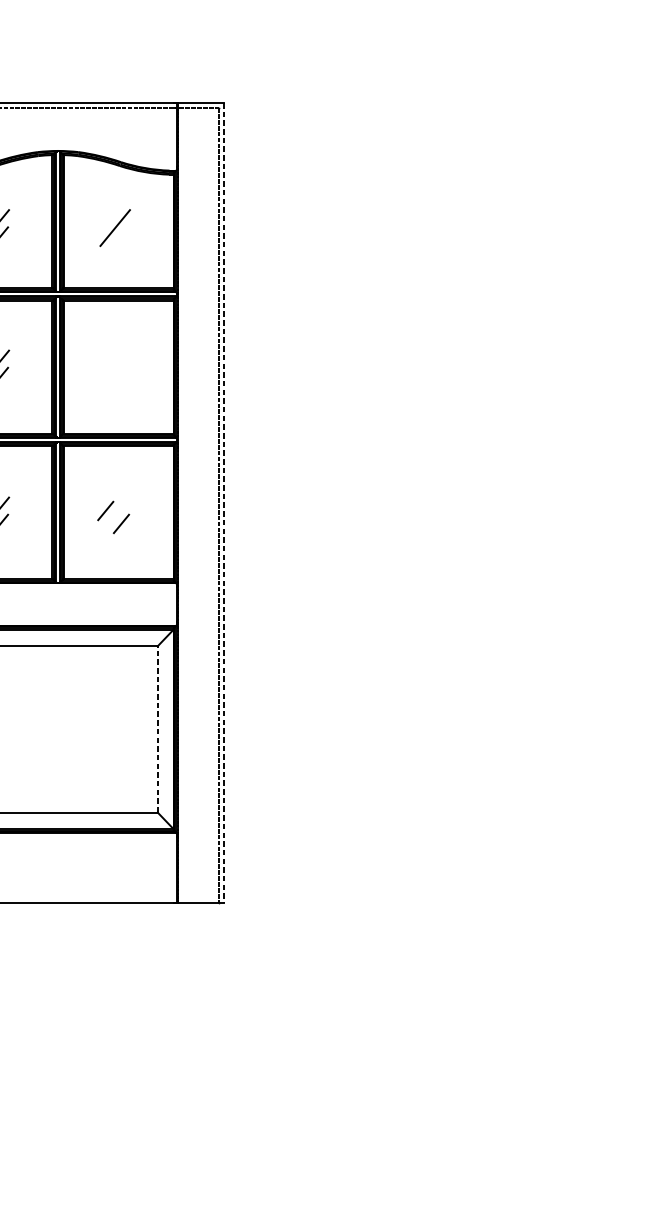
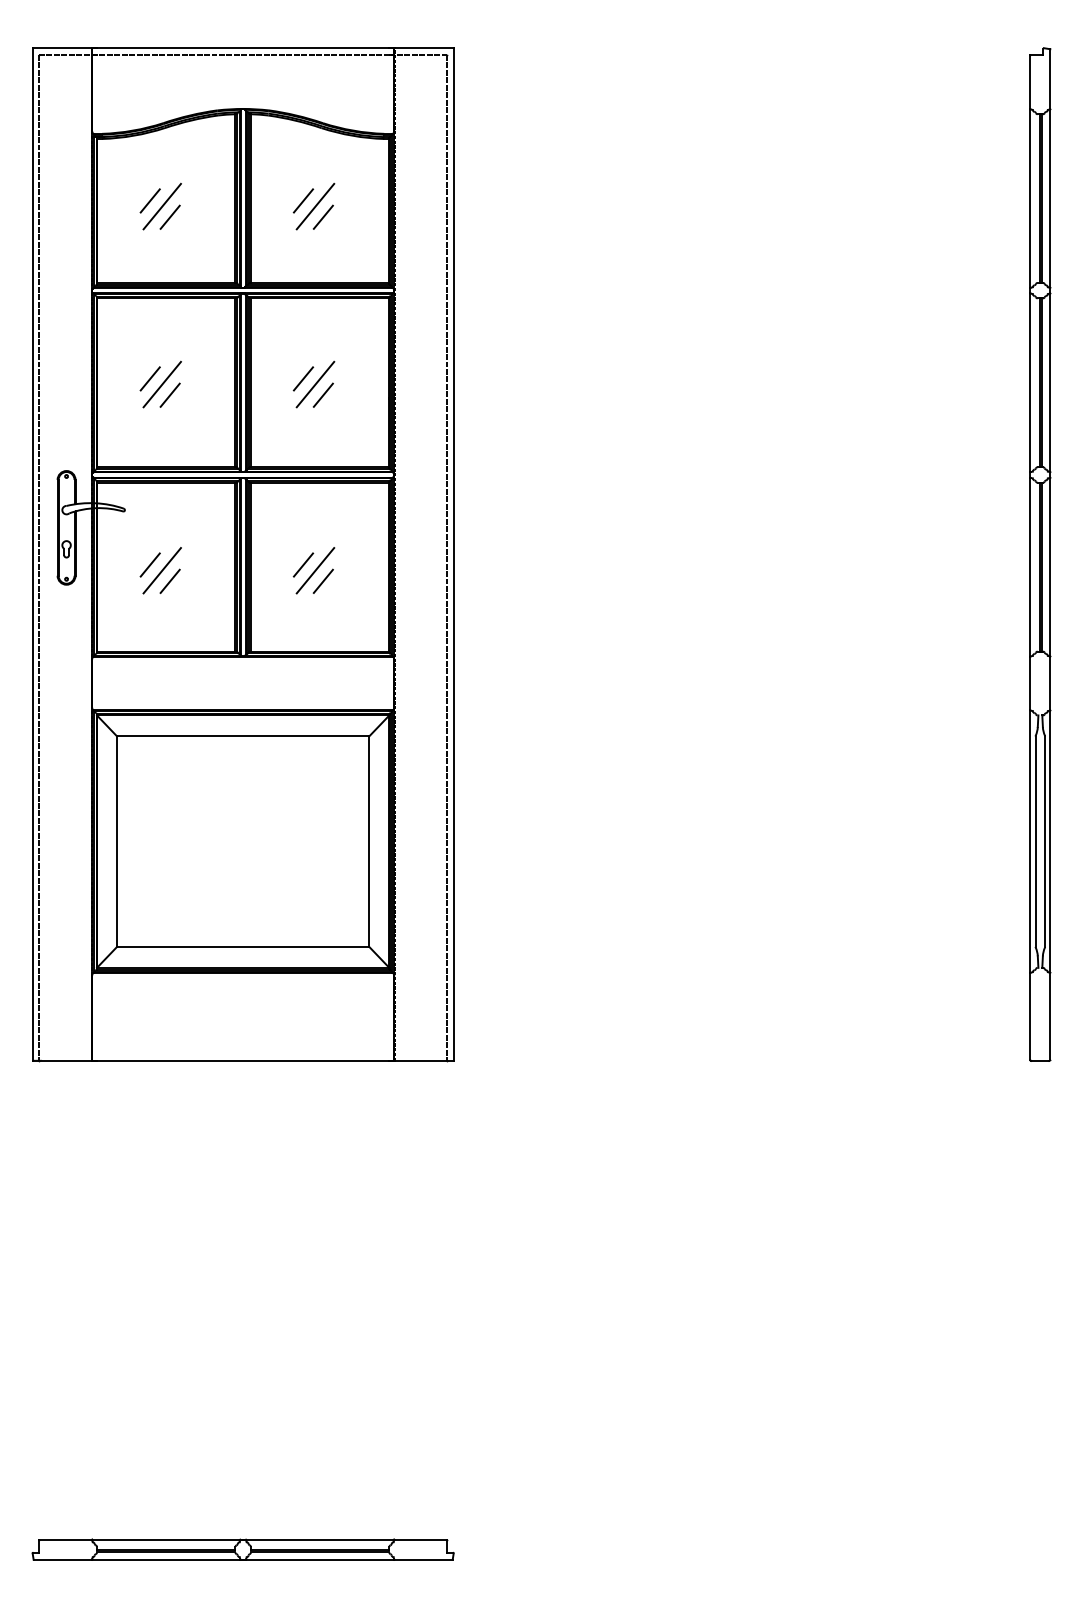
line: (105, 223) -> (303, 200), added
line: (120, 235) -> (322, 216), added
line: (105, 363) -> (303, 378), added
line: (115, 368) -> (315, 384), added
line: (120, 376) -> (322, 394), added
line: (224, 503) -> (453, 555), dashed -> solid
line: (115, 515) -> (315, 570), added
line: (157, 729) -> (369, 841), dashed -> solid

